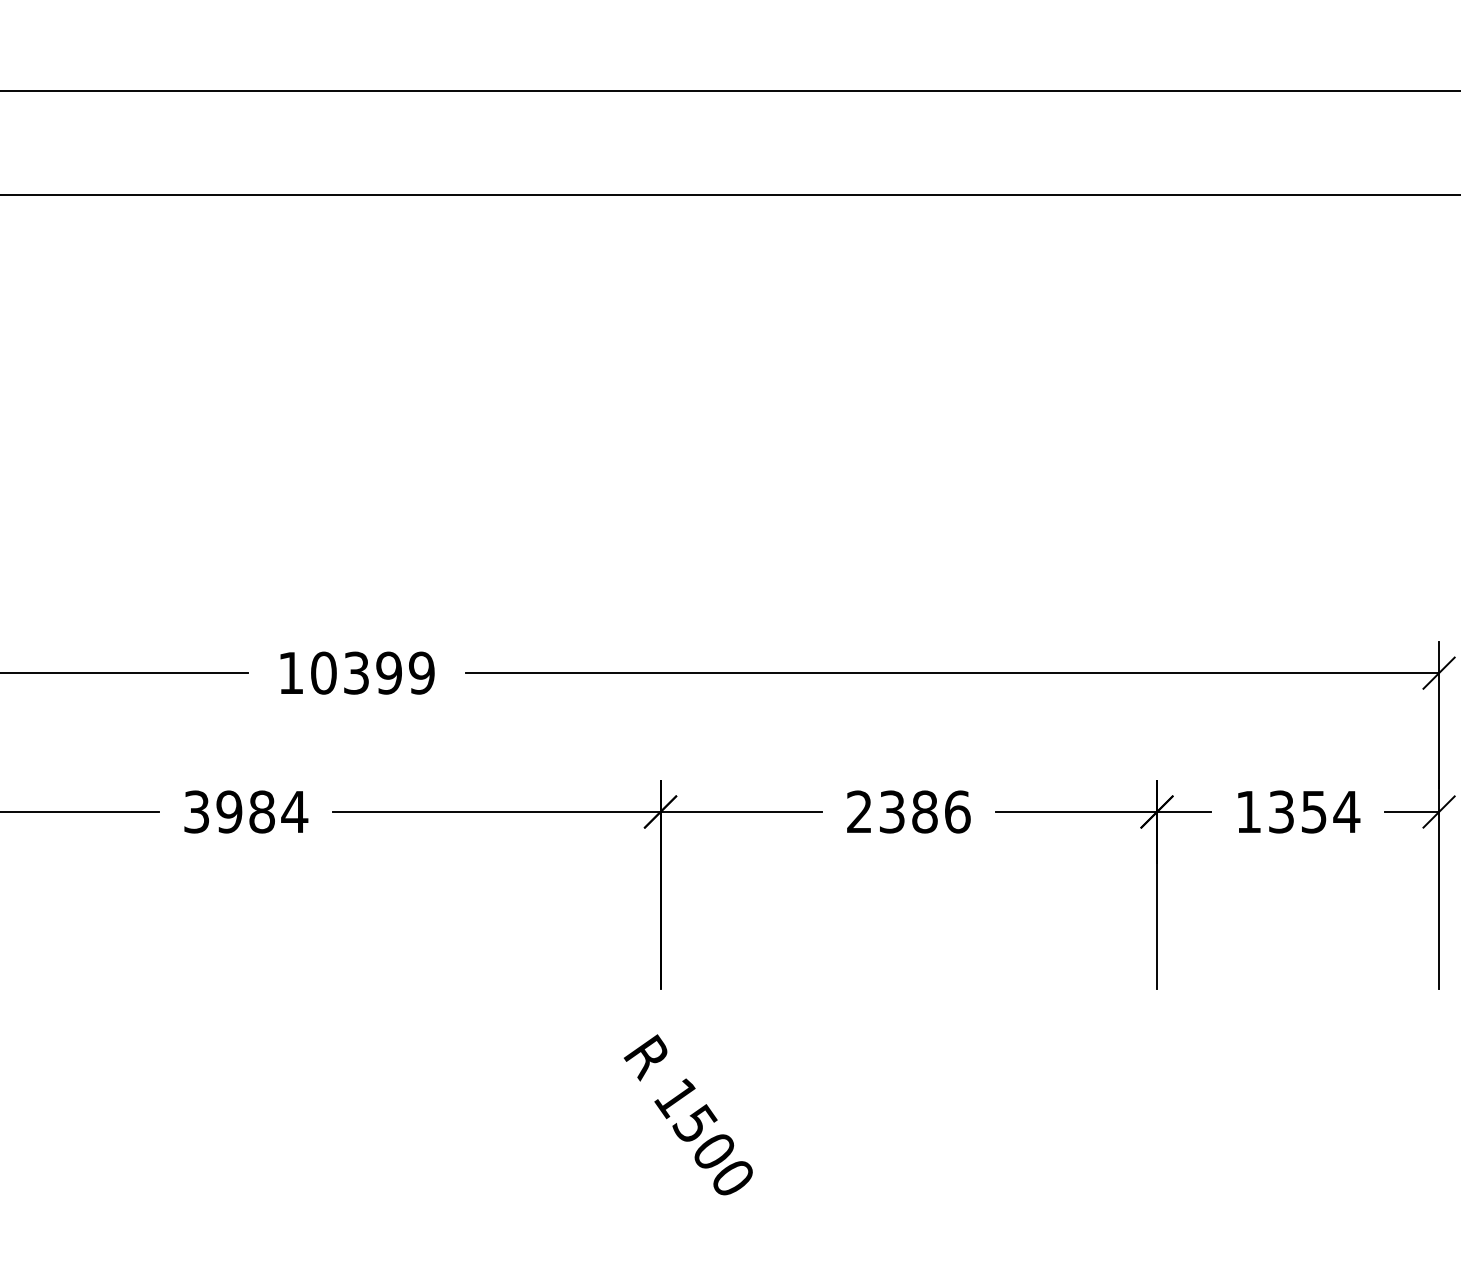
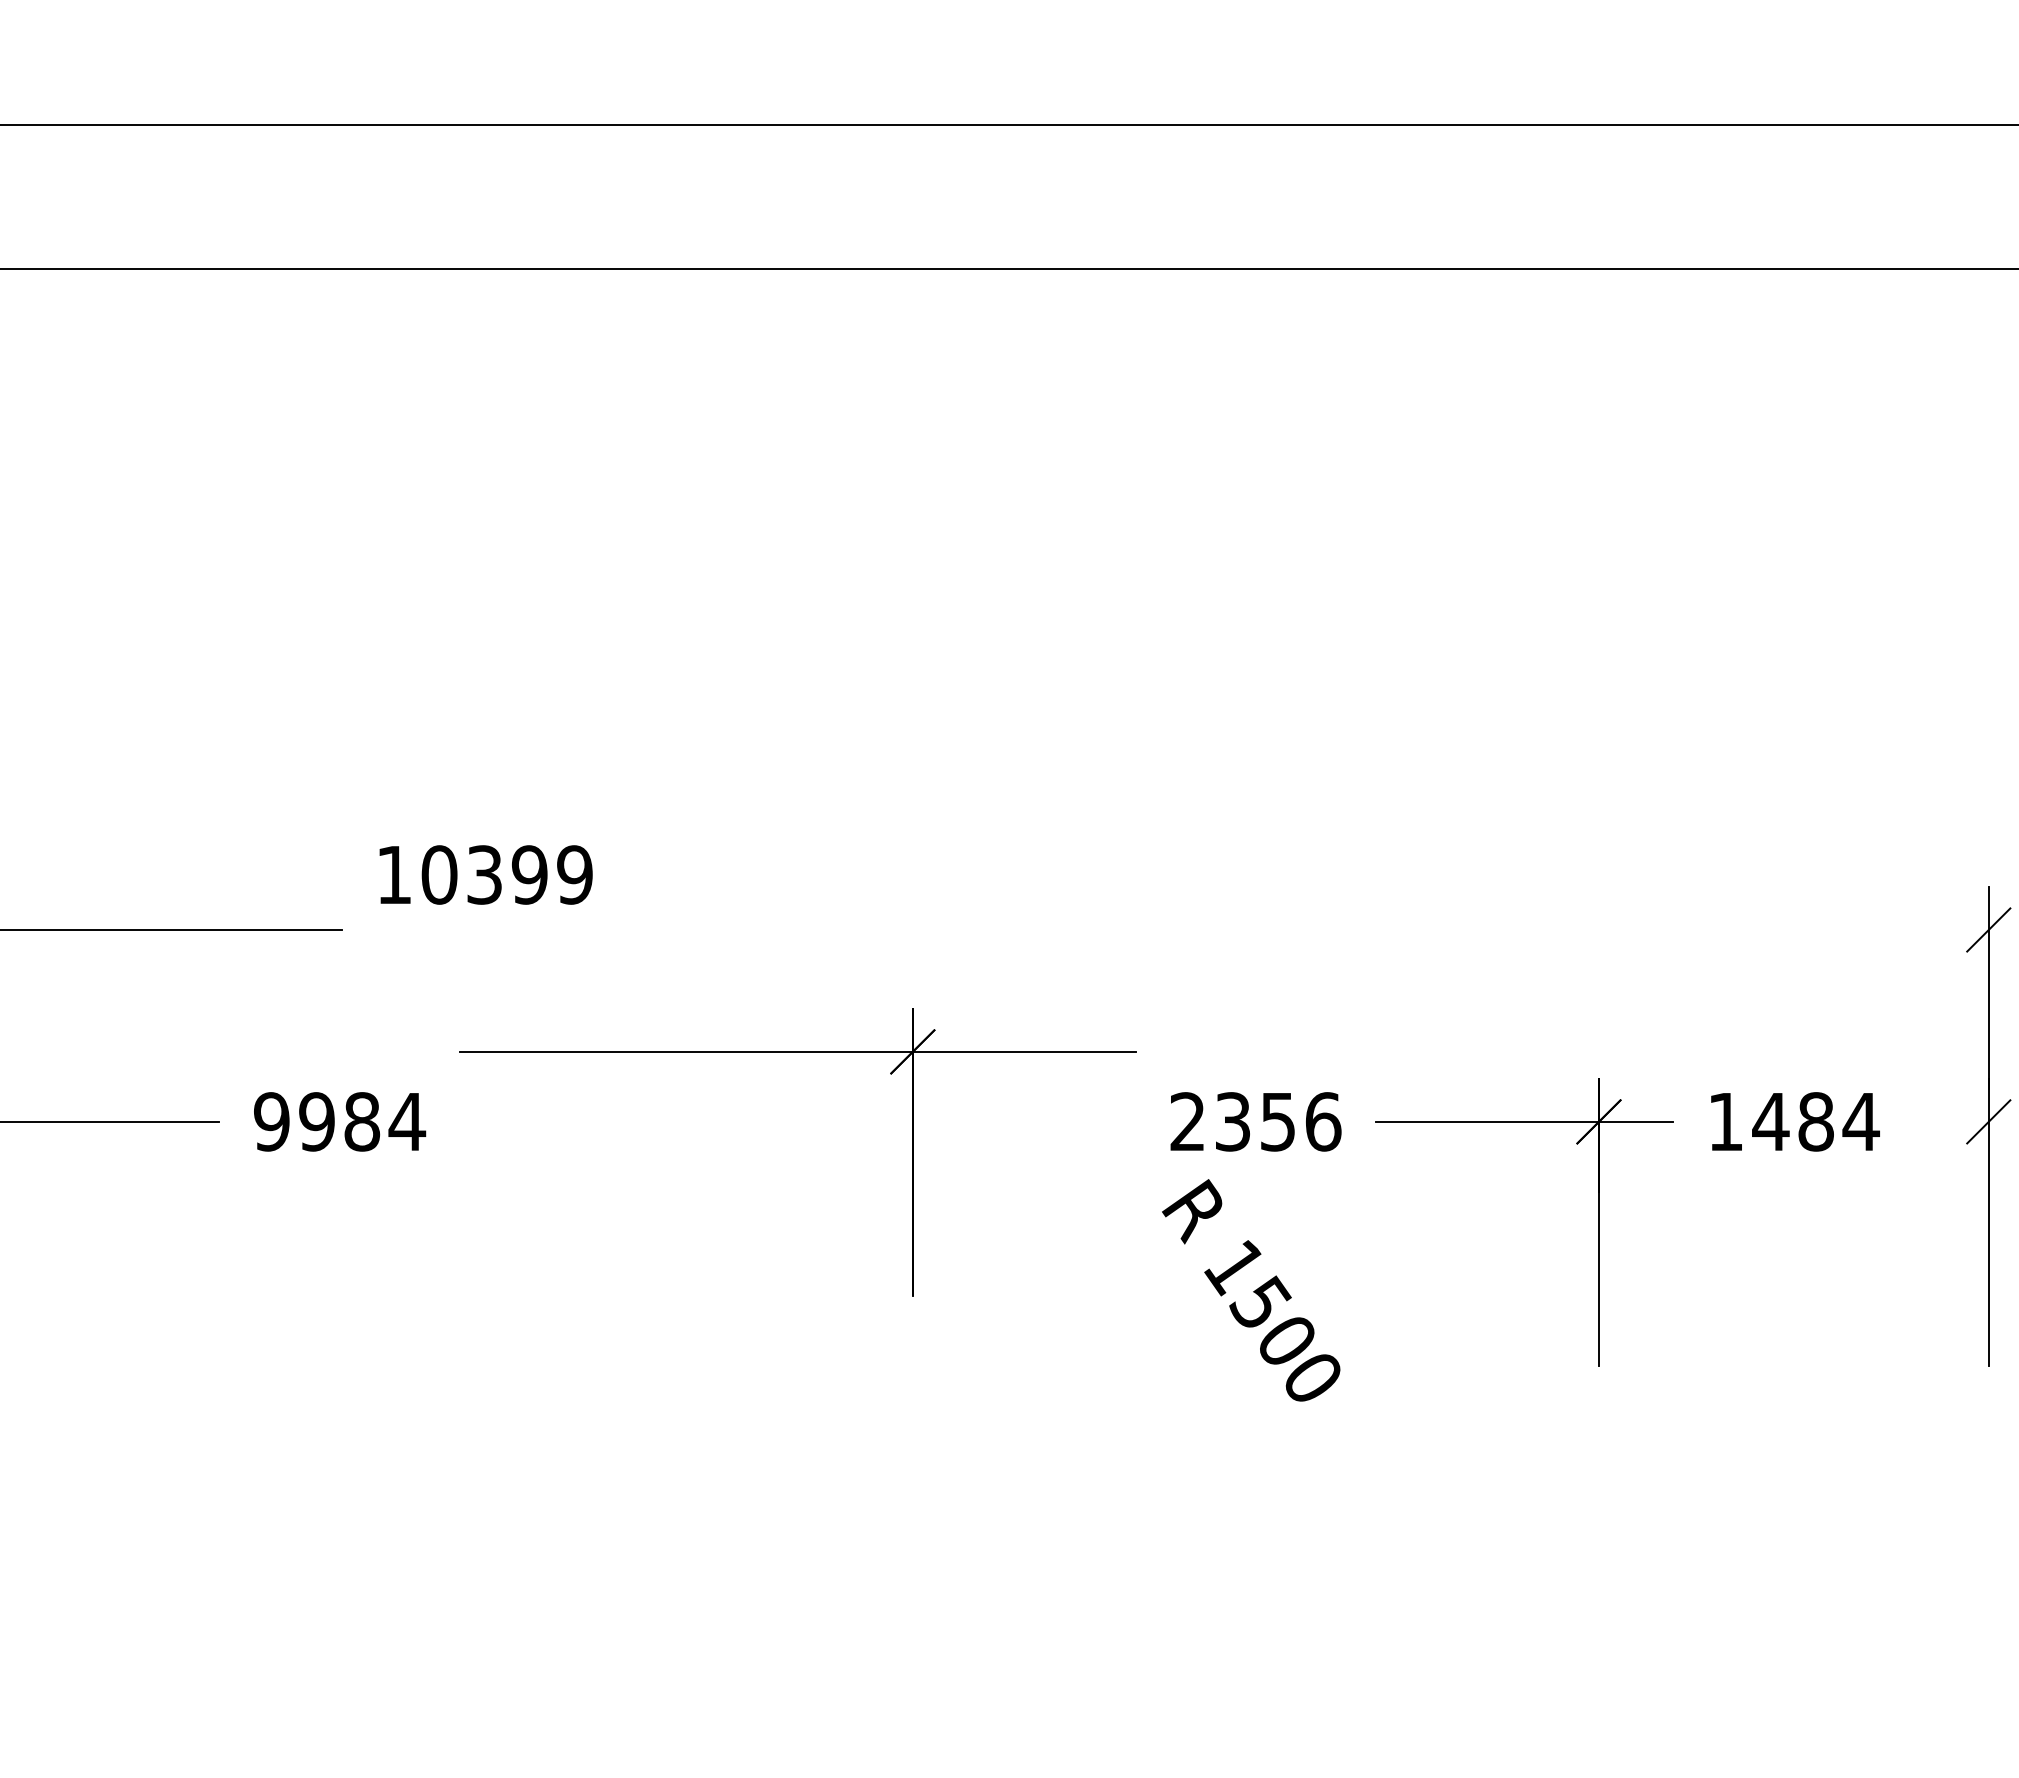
text: (357, 672) -> (485, 874), moved
line: (951, 673) -> (1315, 930), removed
text: (196, 811) -> (271, 1121), 3984 -> 9984
text: (925, 811) -> (1278, 1121), 2386 -> 2356
text: (1297, 811) -> (1792, 1121), 1354 -> 1484
line: (1412, 811) -> (1951, 1121), removed
part: (577, 812) -> (797, 1052), moved
text: (688, 1114) -> (1251, 1290), moved

